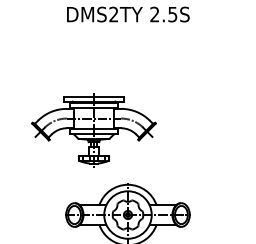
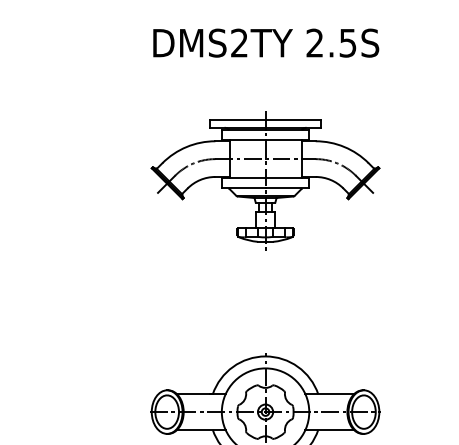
part: (93, 130) -> (264, 181), moved

